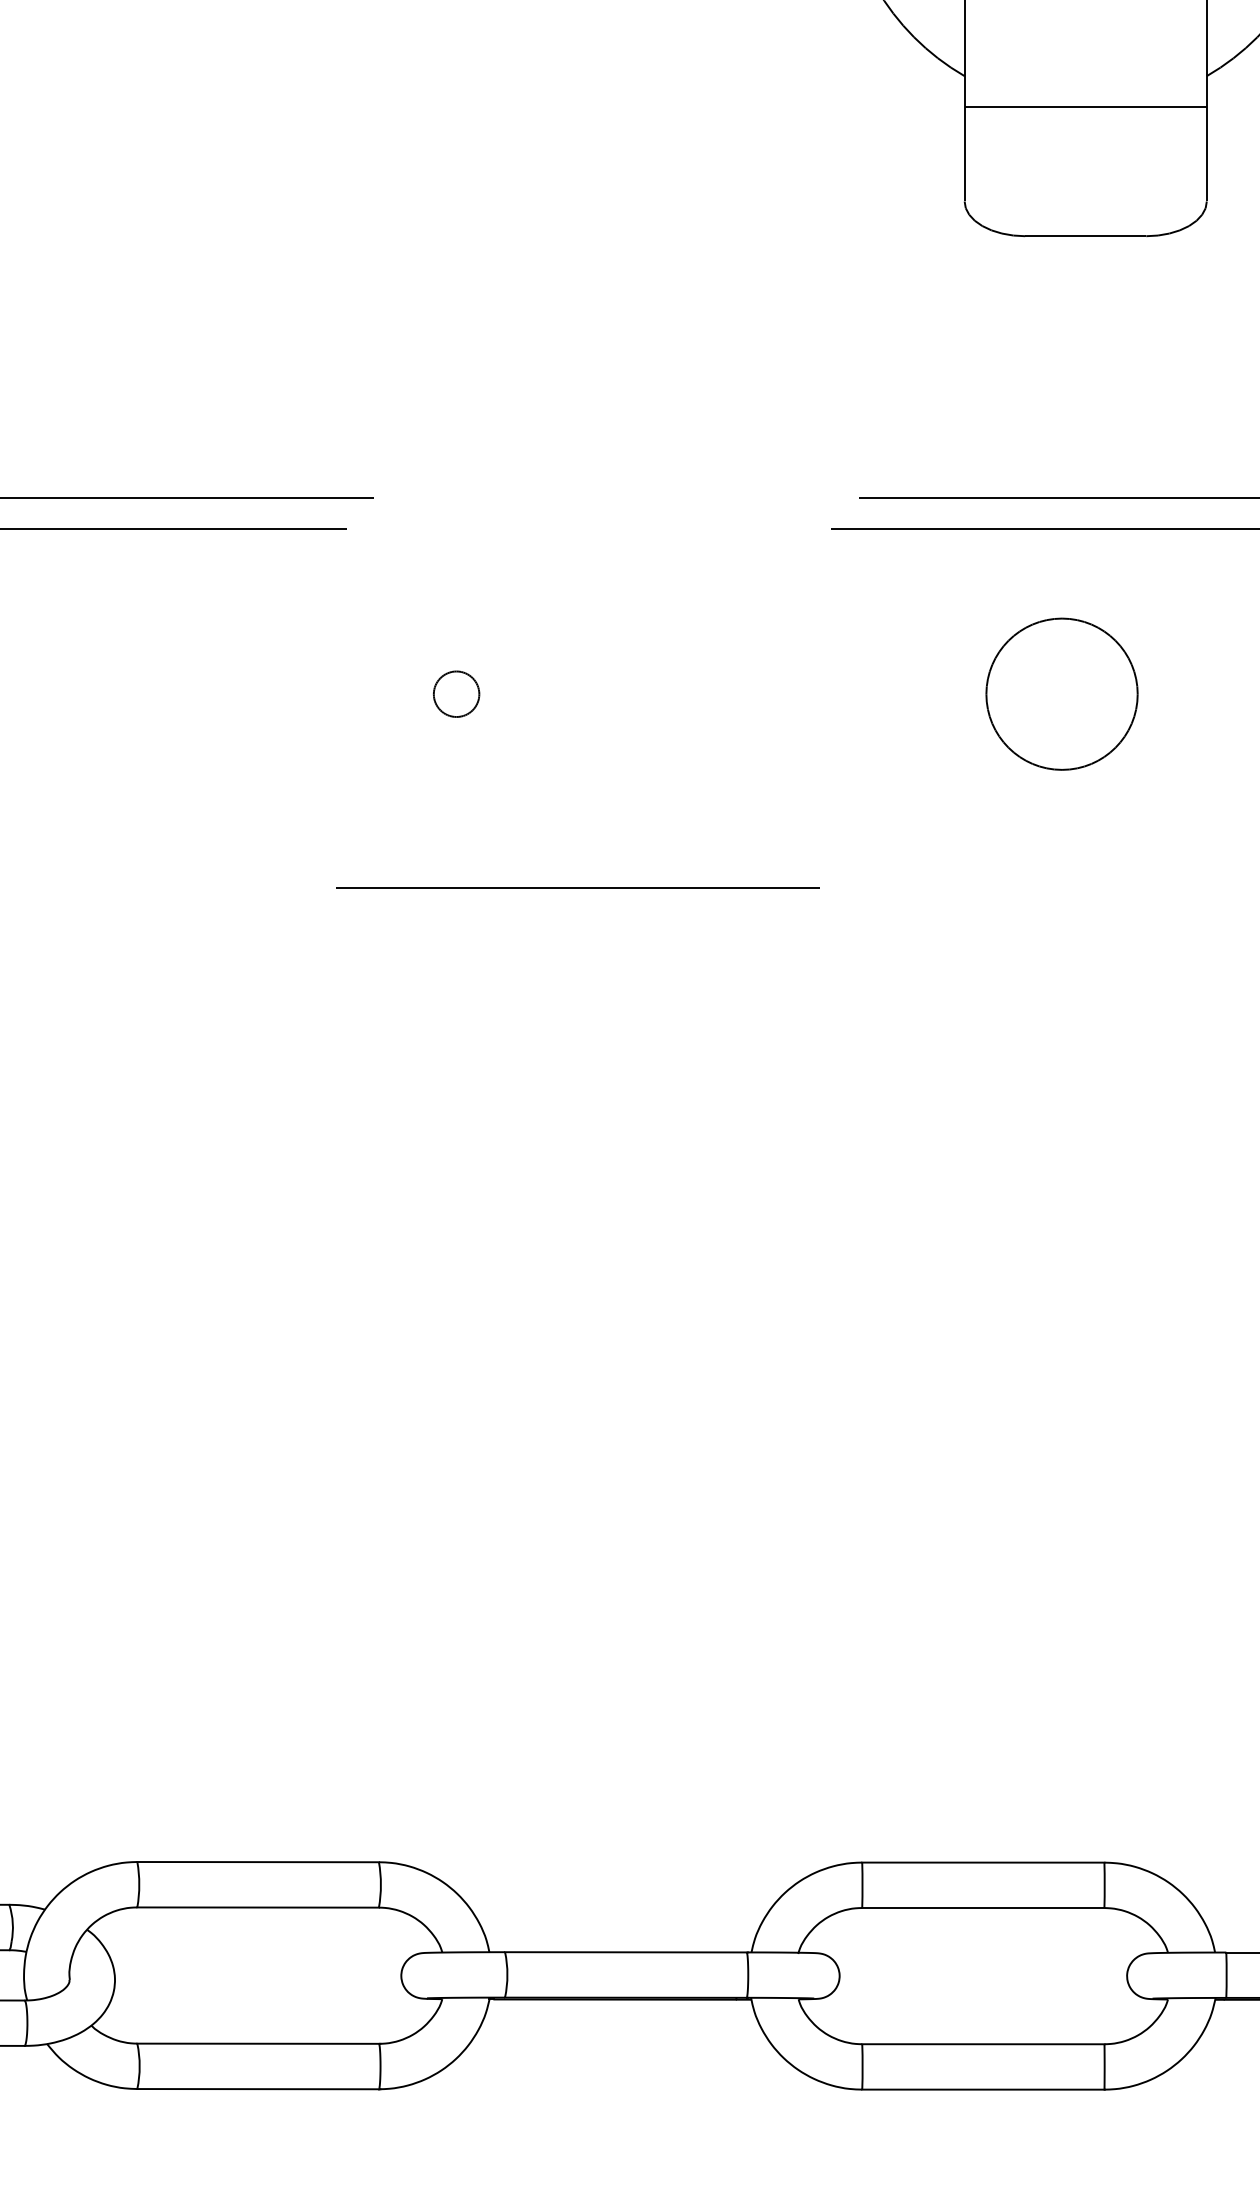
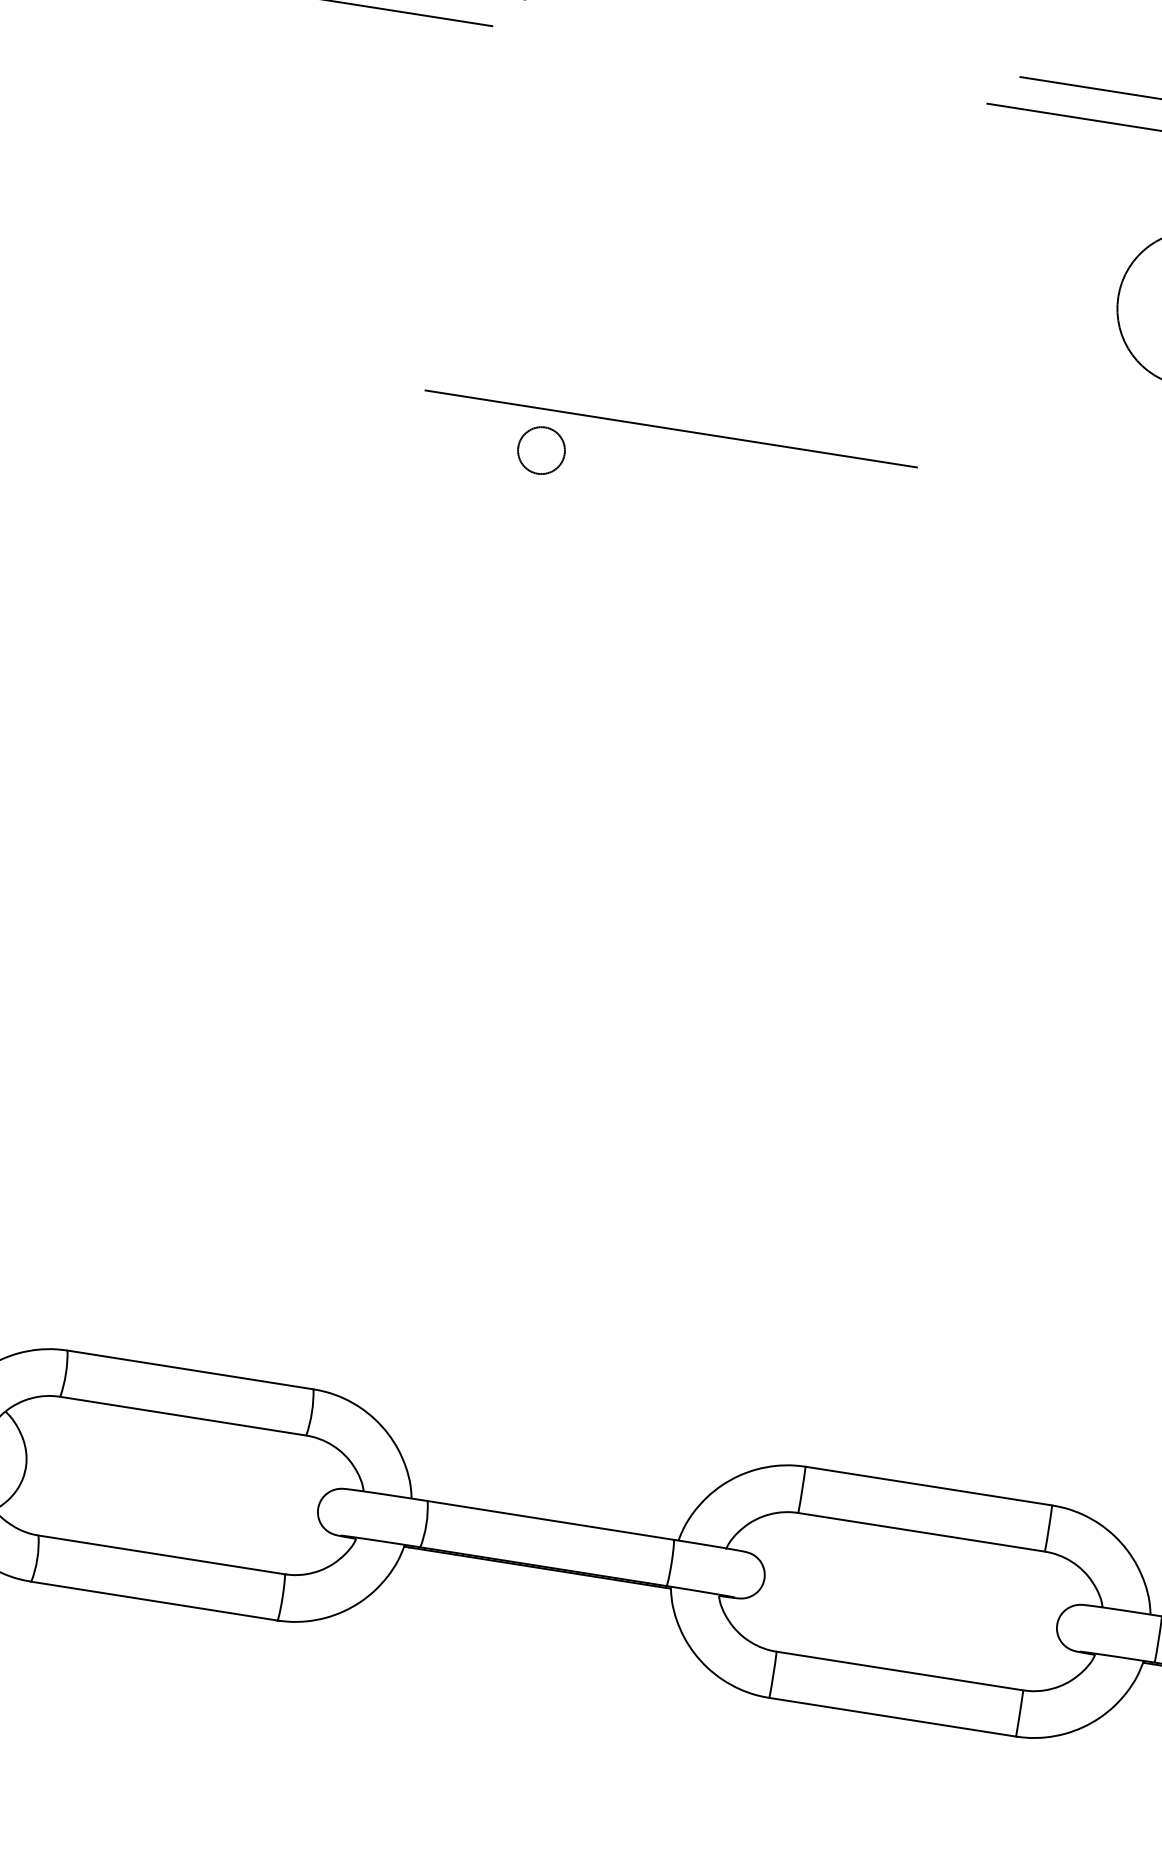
circle: (456, 693) -> (541, 449), moved

